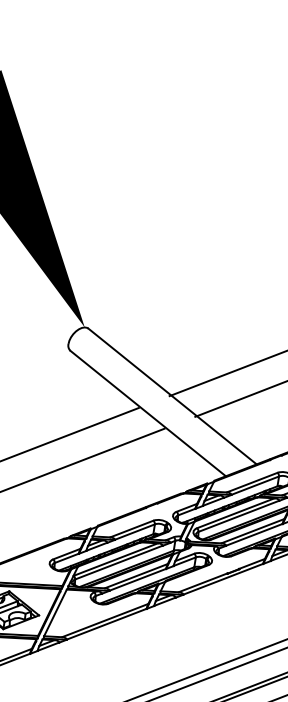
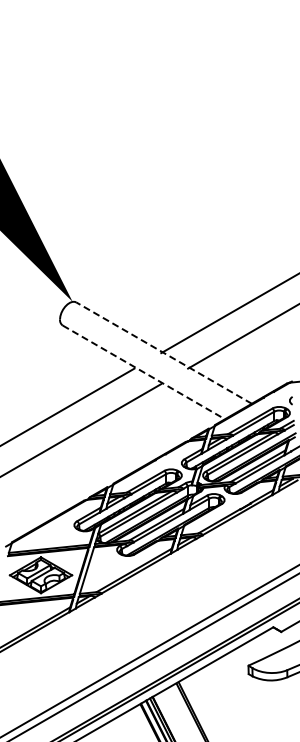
line: (172, 395) -> (163, 352), solid -> dashed
line: (147, 413) -> (143, 372), solid -> dashed

